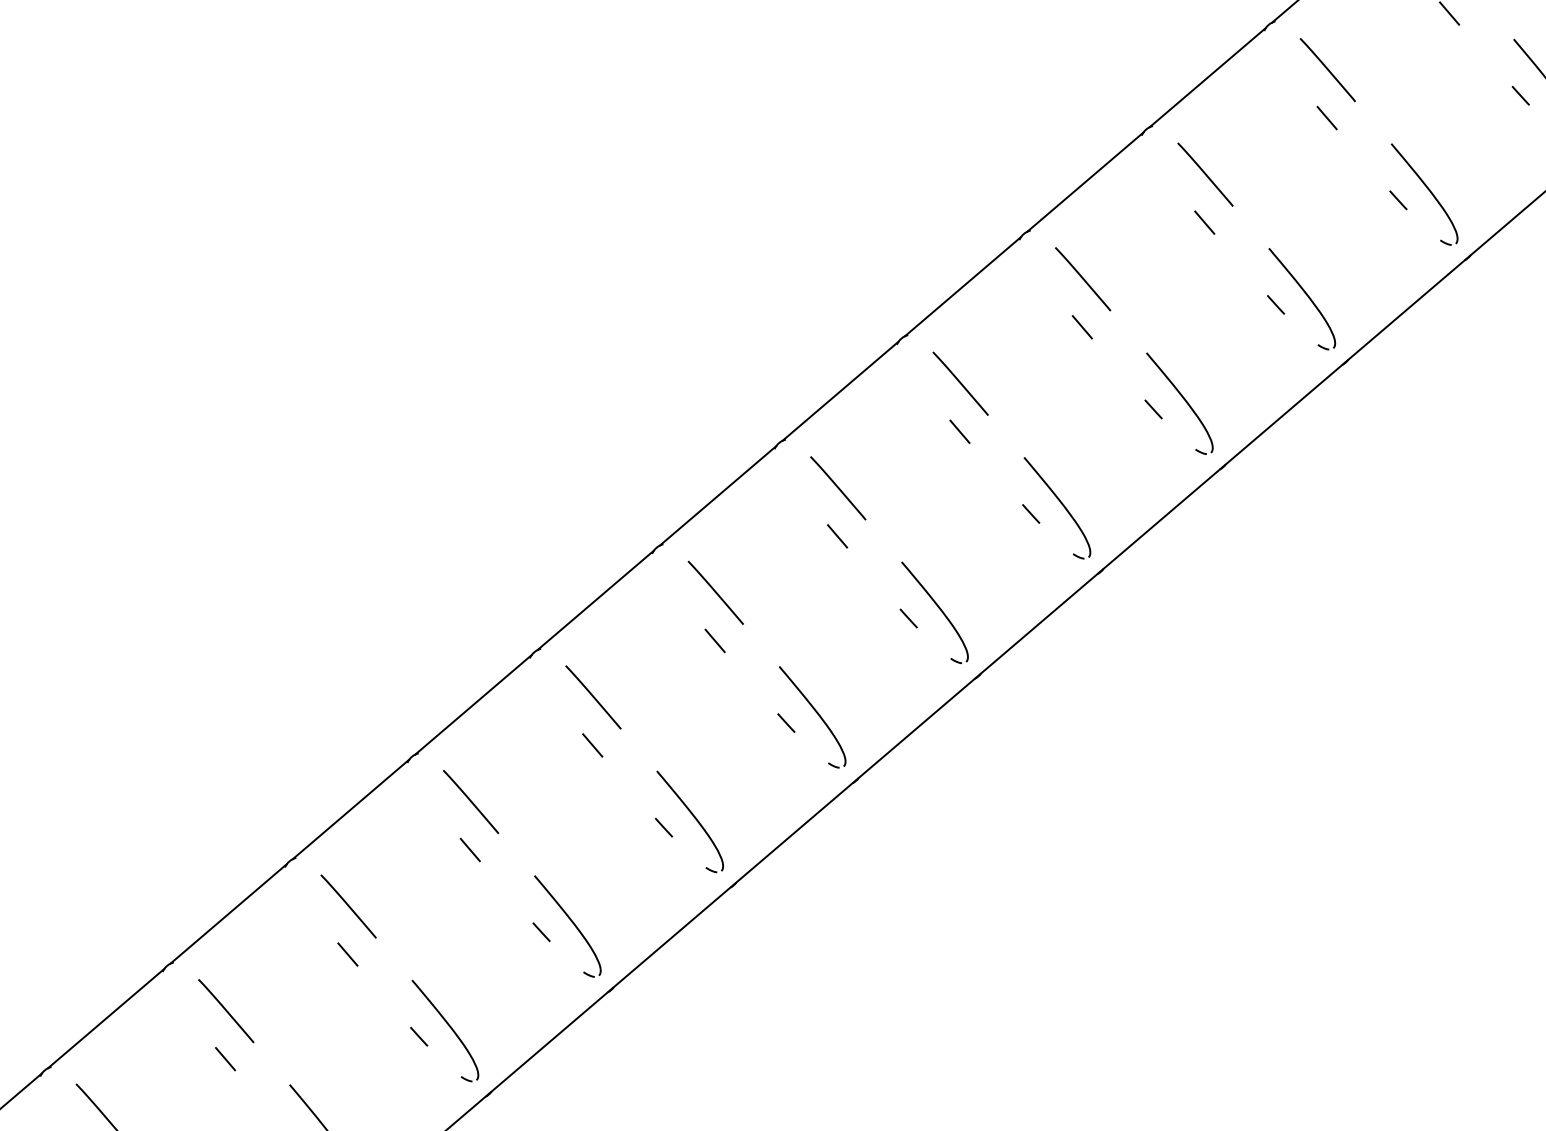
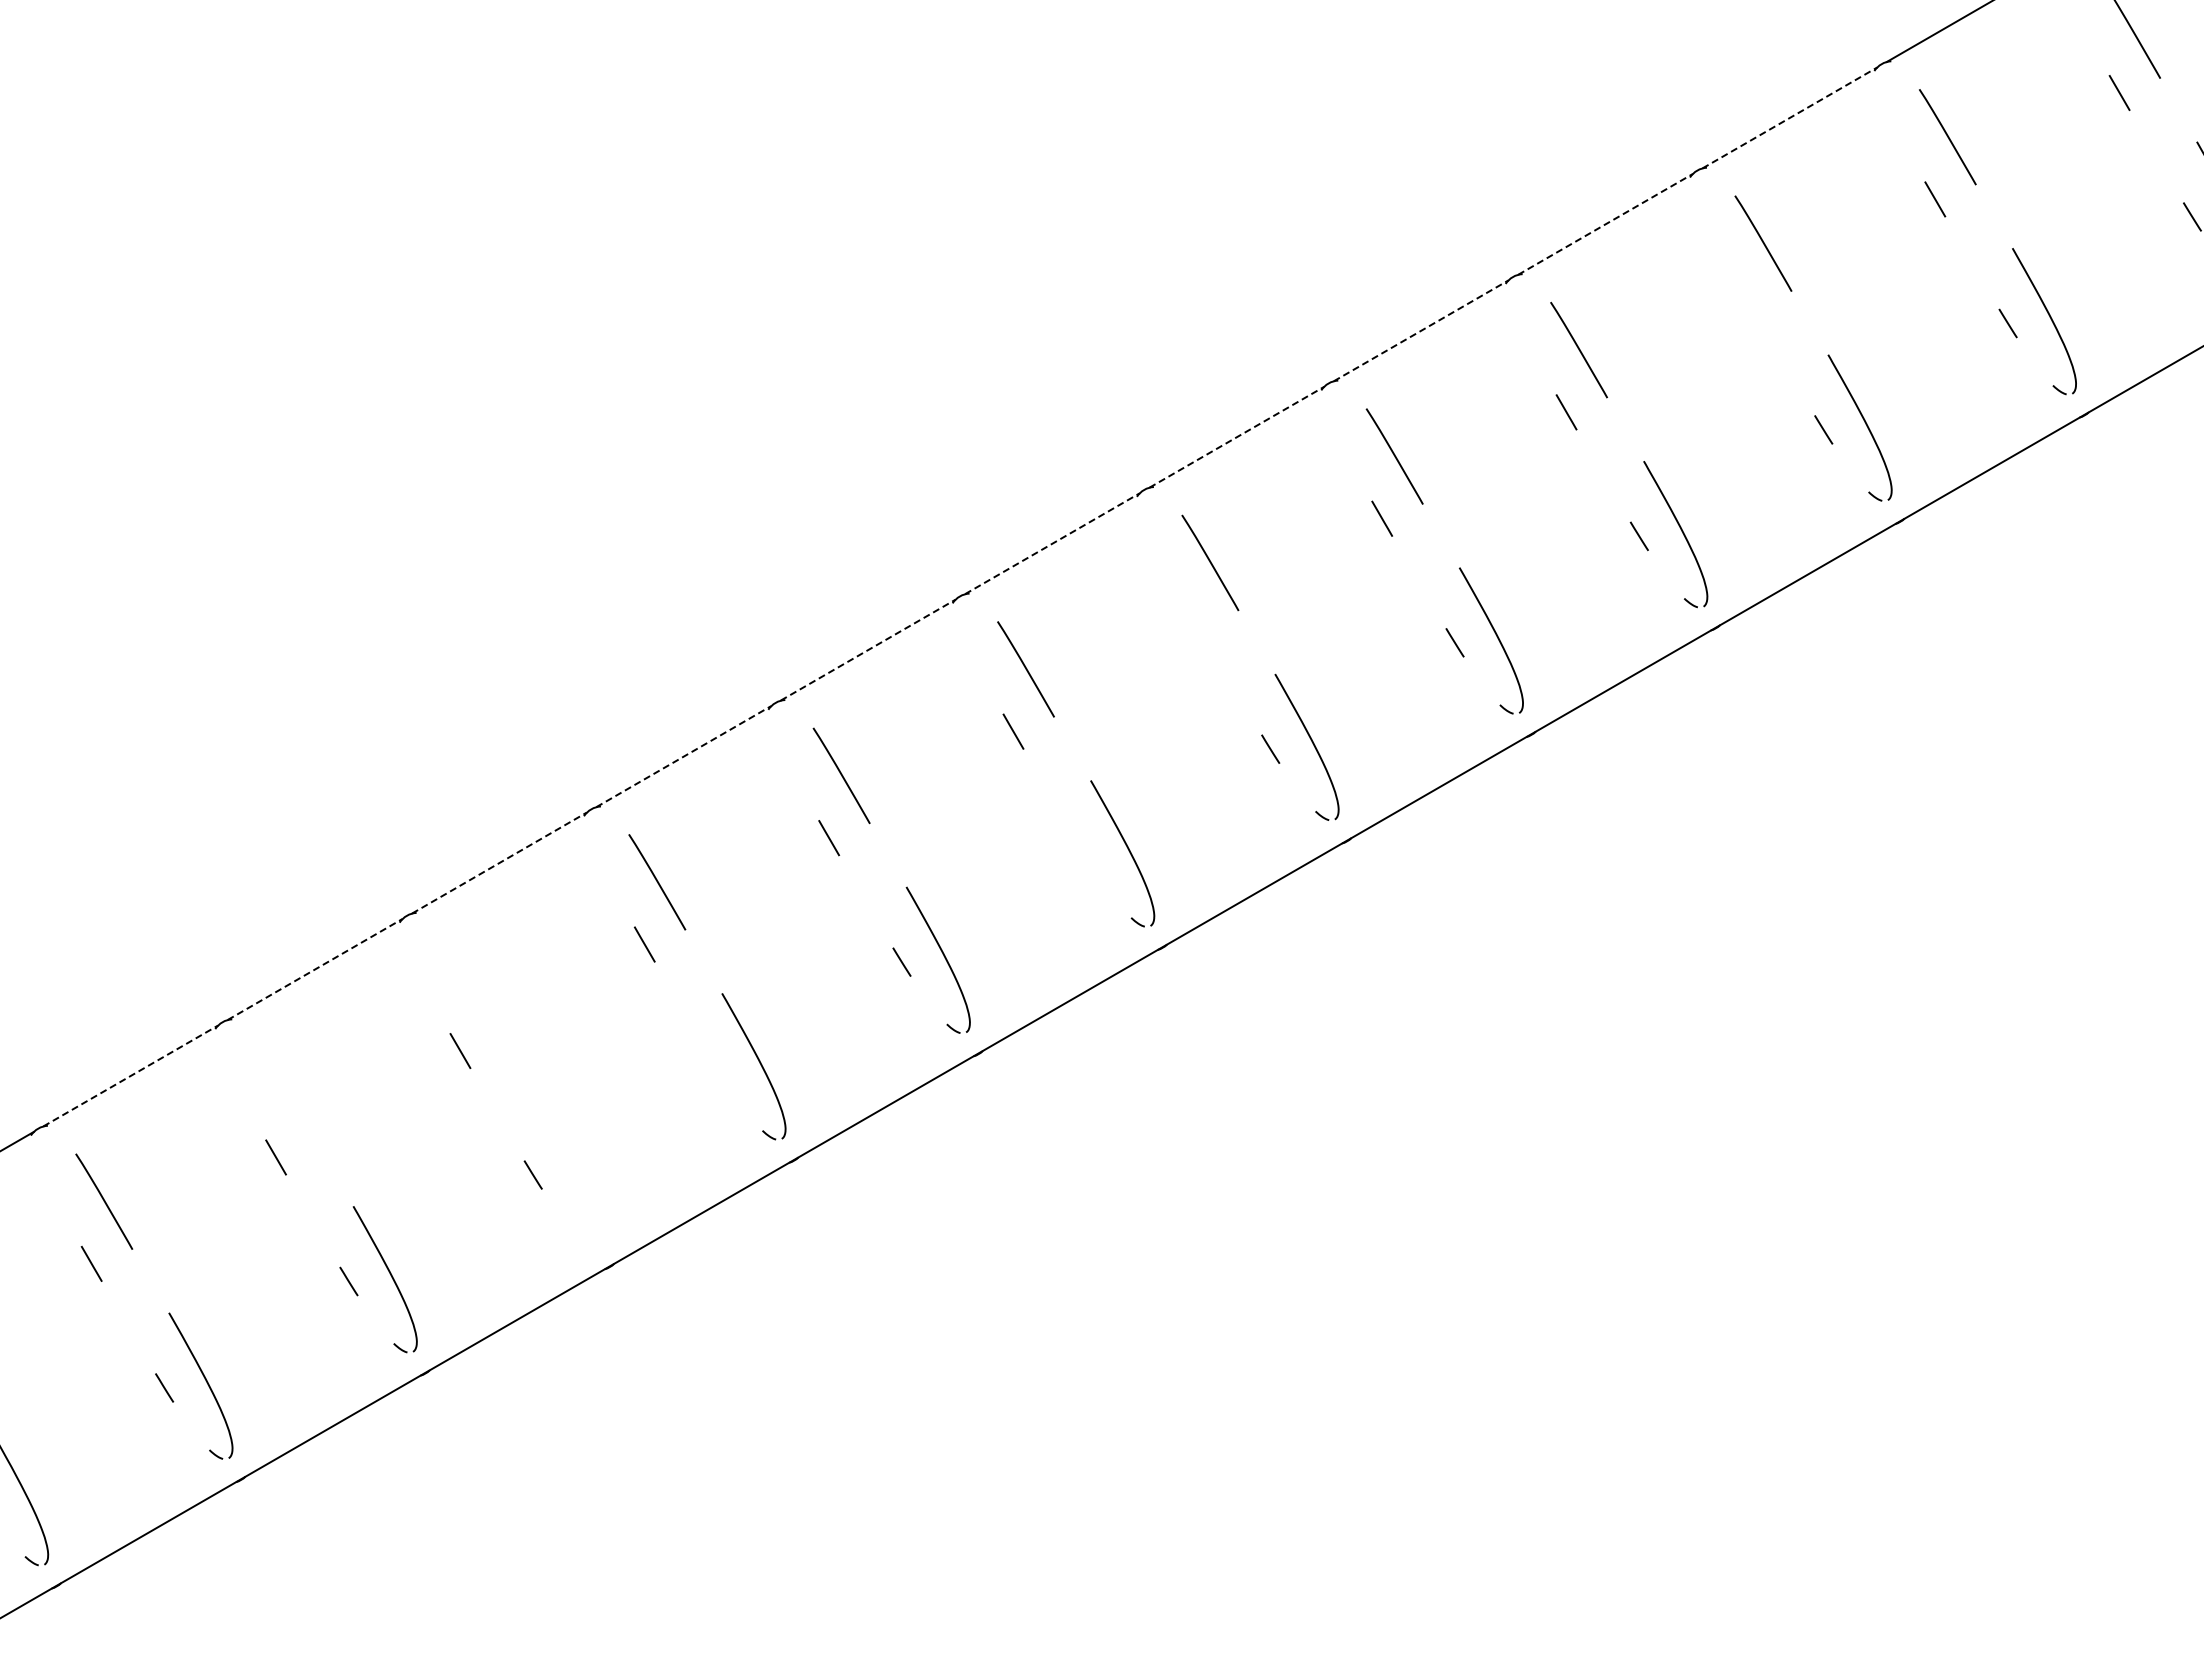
line: (1207, 77) -> (1789, 117), solid -> dashed
line: (1085, 182) -> (1605, 224), solid -> dashed
line: (1204, 222) -> (1750, 305), removed
line: (963, 286) -> (1421, 330), solid -> dashed
line: (840, 391) -> (1236, 437), solid -> dashed
line: (718, 495) -> (1052, 543), solid -> dashed
line: (837, 536) -> (1197, 625), removed
line: (596, 600) -> (868, 650), solid -> dashed
line: (473, 704) -> (683, 756), solid -> dashed
line: (785, 723) -> (1085, 855), removed
line: (351, 809) -> (499, 863), solid -> dashed
line: (348, 906) -> (472, 988), removed
line: (228, 913) -> (315, 969), solid -> dashed
line: (541, 932) -> (717, 1068), removed
line: (226, 1011) -> (288, 1095), removed
line: (106, 1018) -> (130, 1076), solid -> dashed
part: (449, 1027) -> (575, 1170), removed

